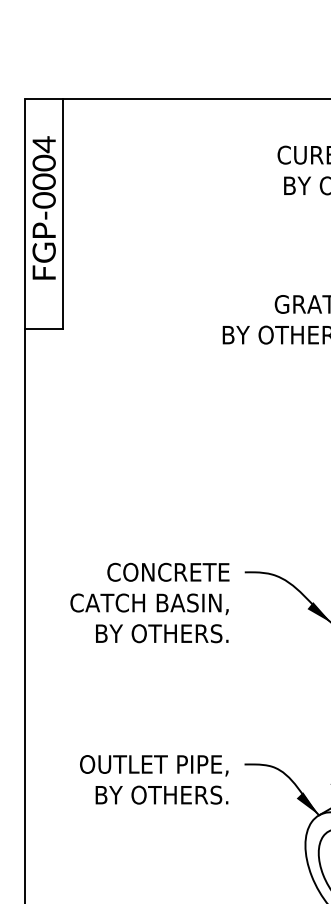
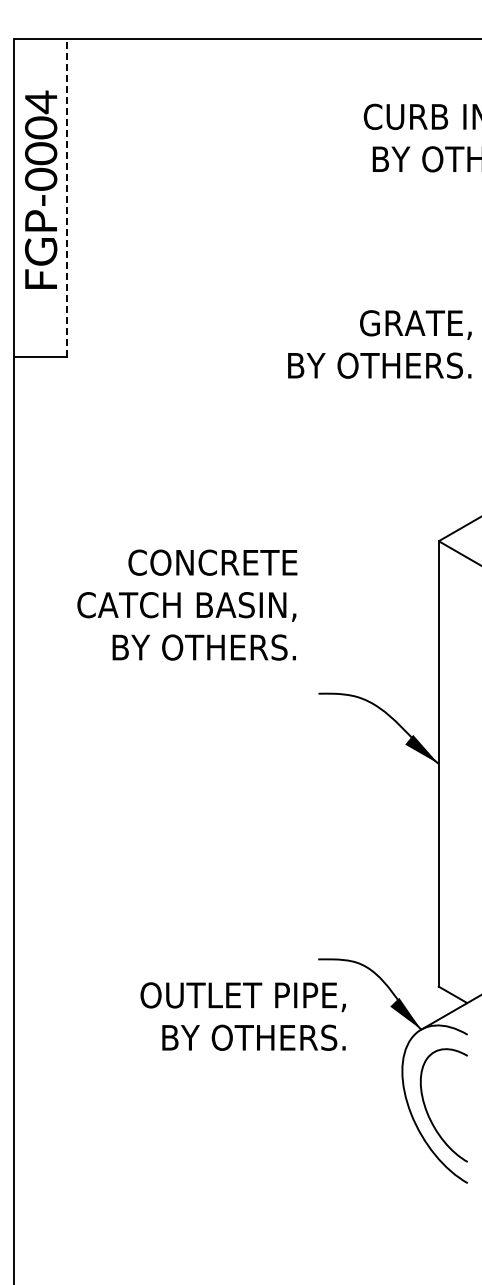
line: (63, 213) -> (67, 197), solid -> dashed
text: (150, 602) -> (187, 604), moved
text: (153, 779) -> (242, 1016), moved

